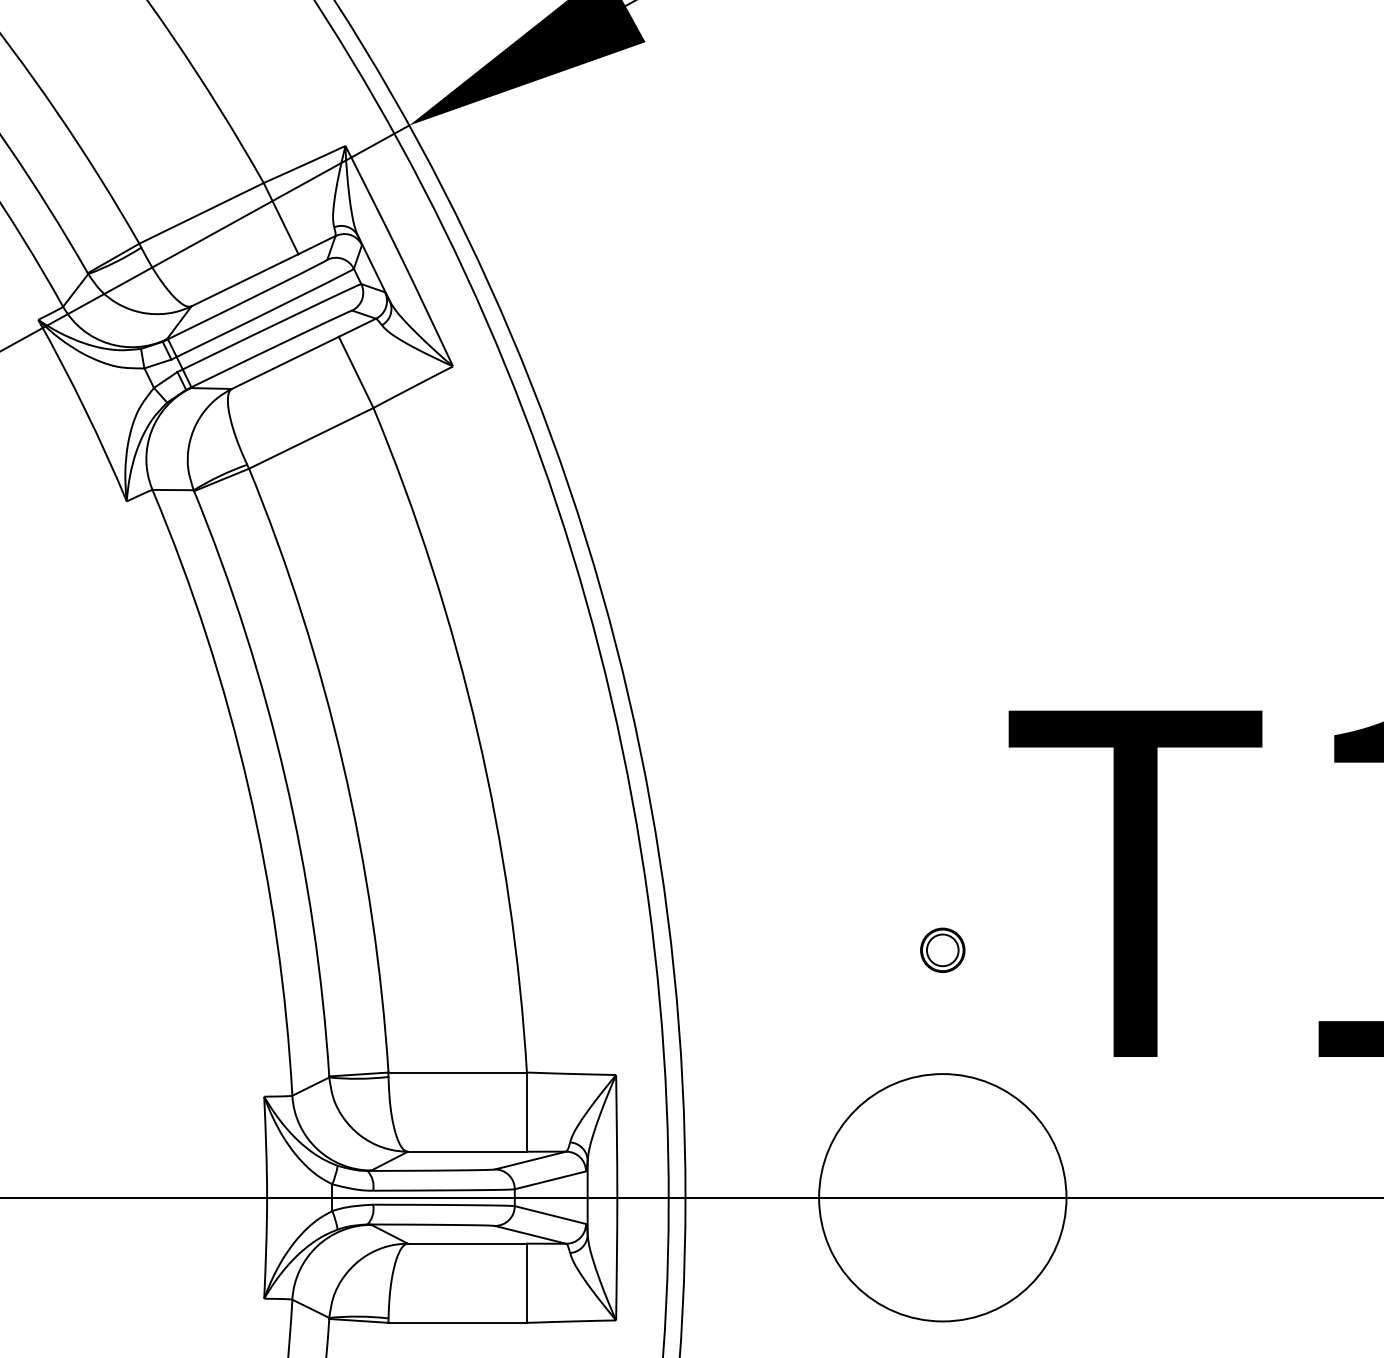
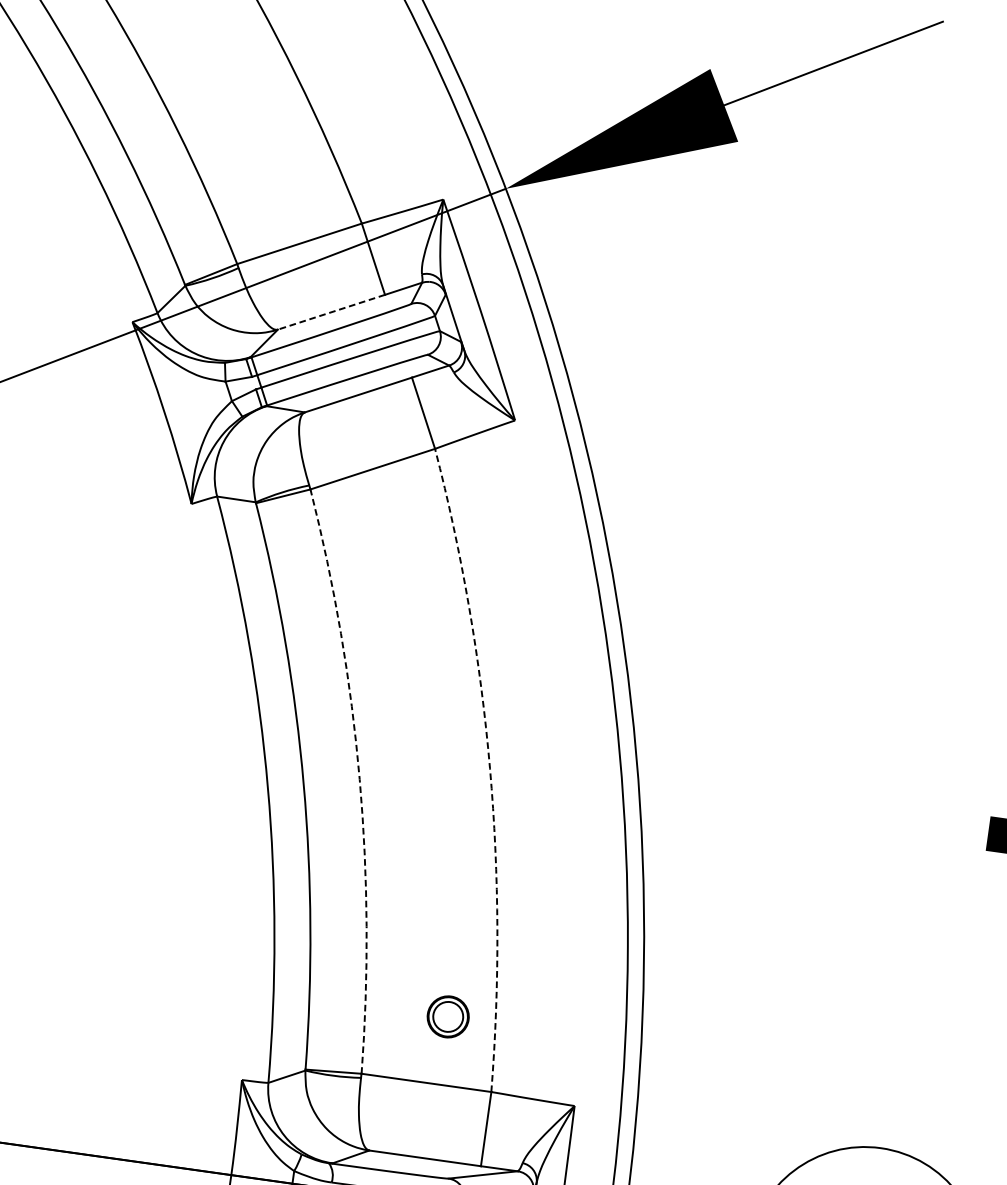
line: (245, 280) -> (331, 312), solid -> dashed
arc: (477, 733) -> (489, 767), solid -> dashed
arc: (343, 765) -> (359, 780), solid -> dashed
part: (942, 949) -> (448, 1016), moved

